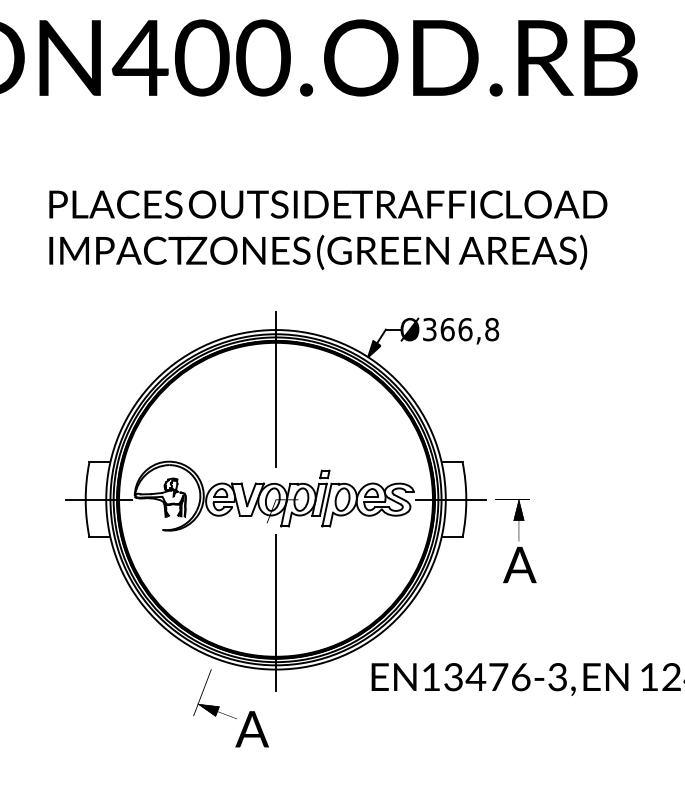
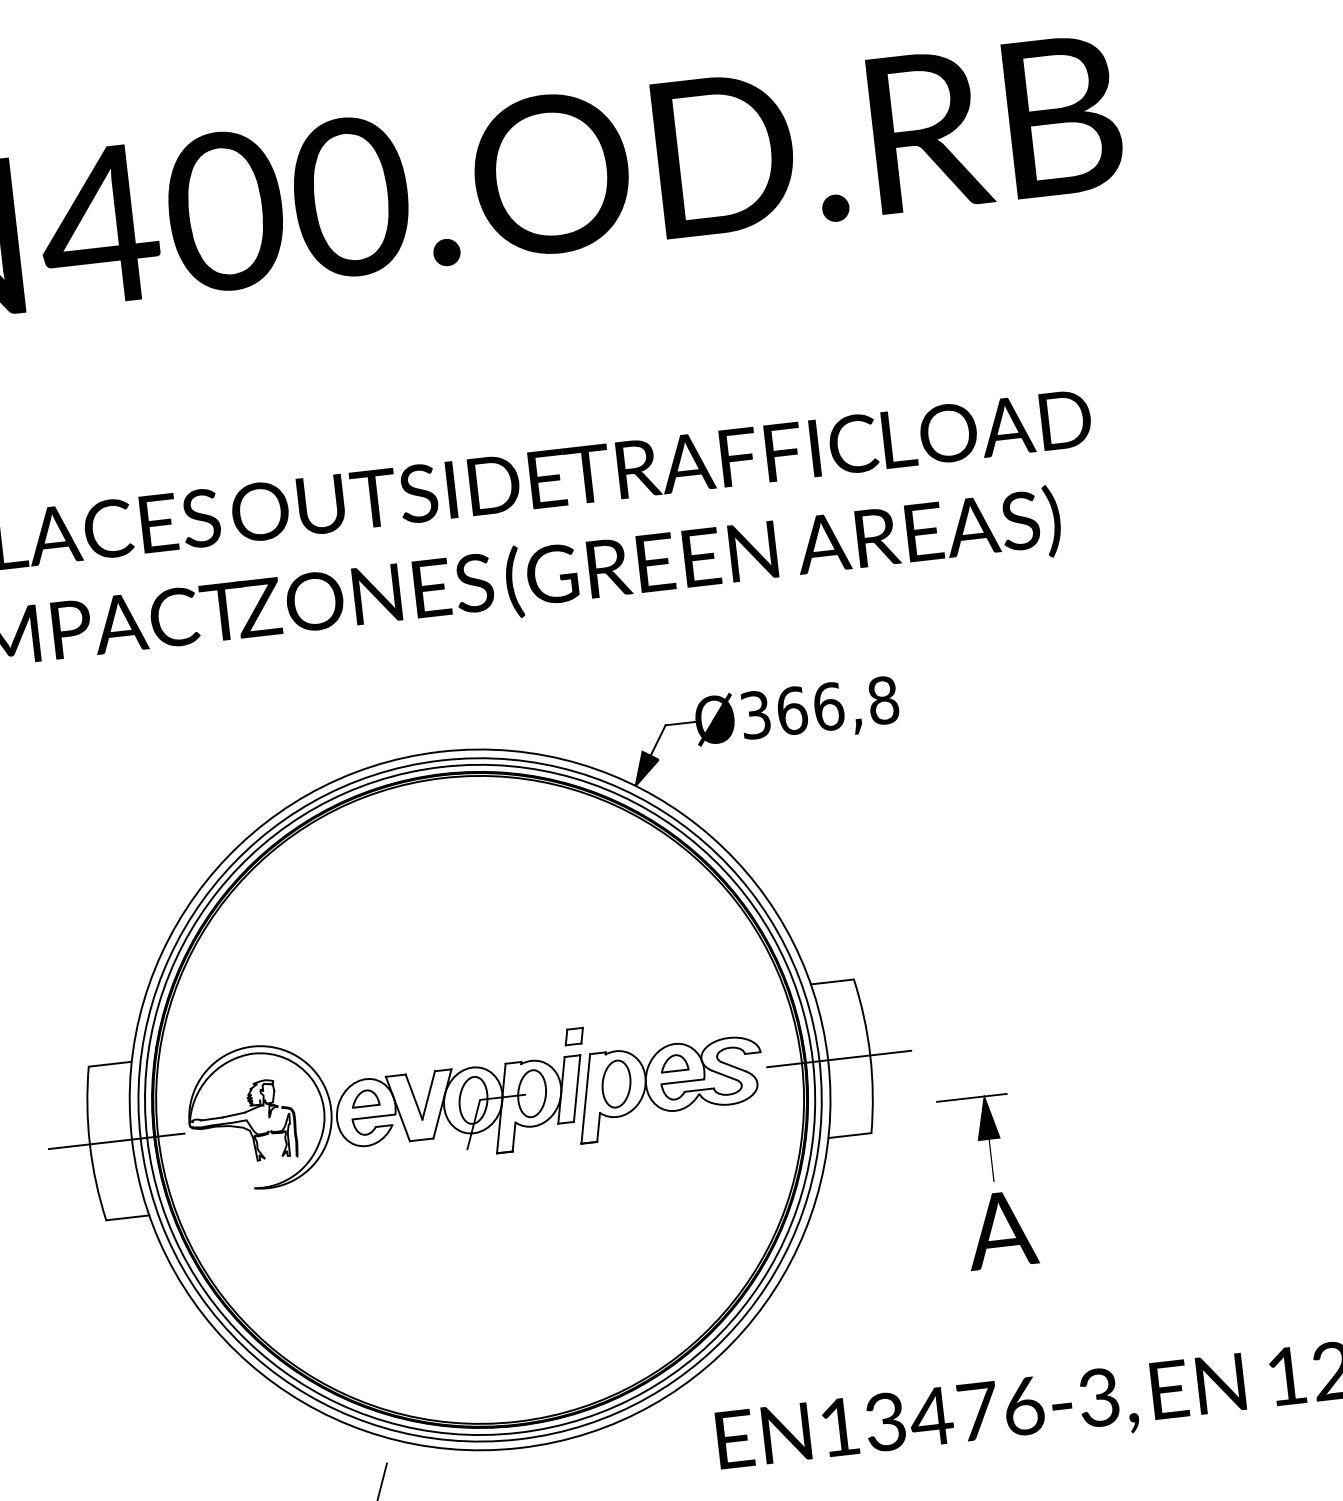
line: (276, 389) -> (455, 873), removed
text: (515, 541) -> (986, 1182), moved
line: (276, 612) -> (507, 1330), removed

